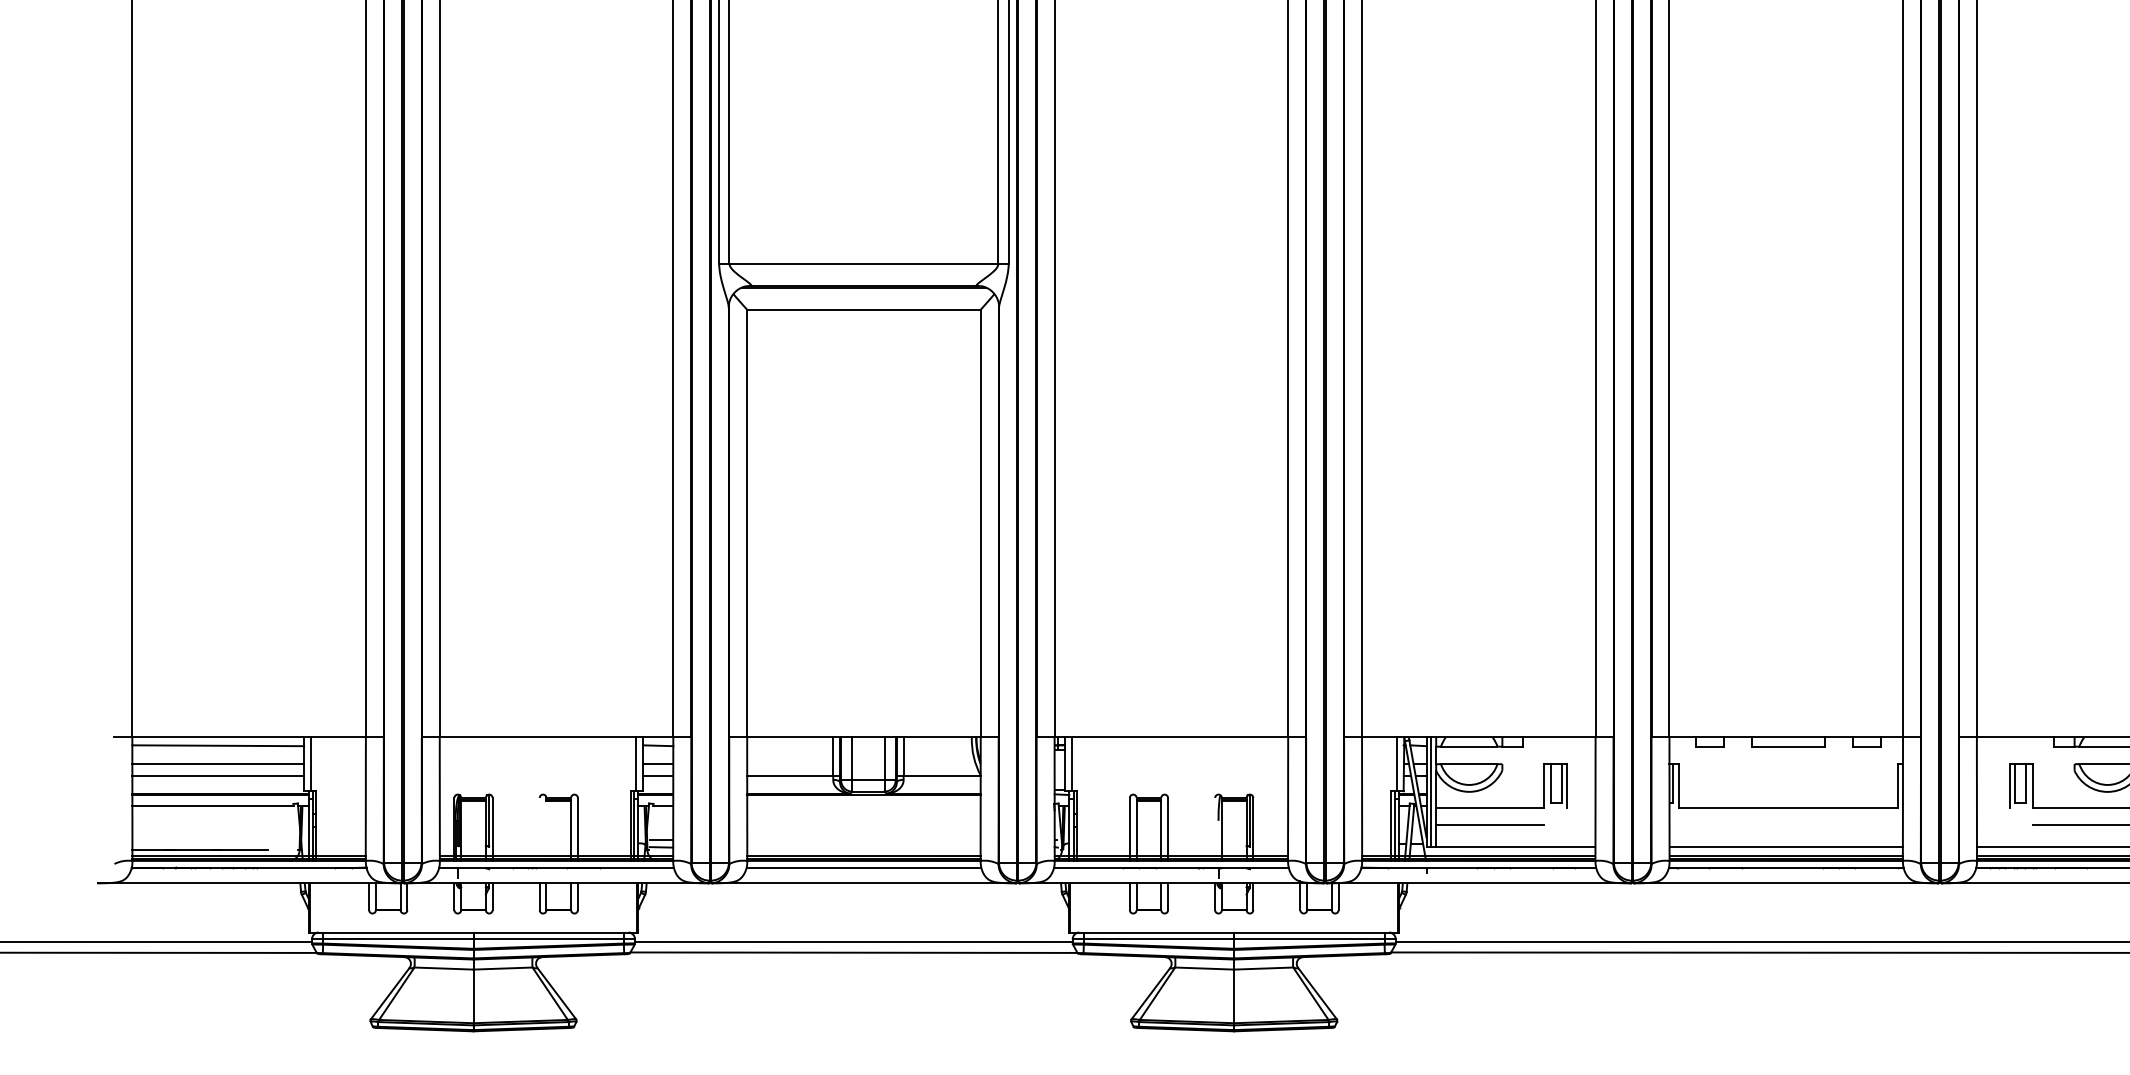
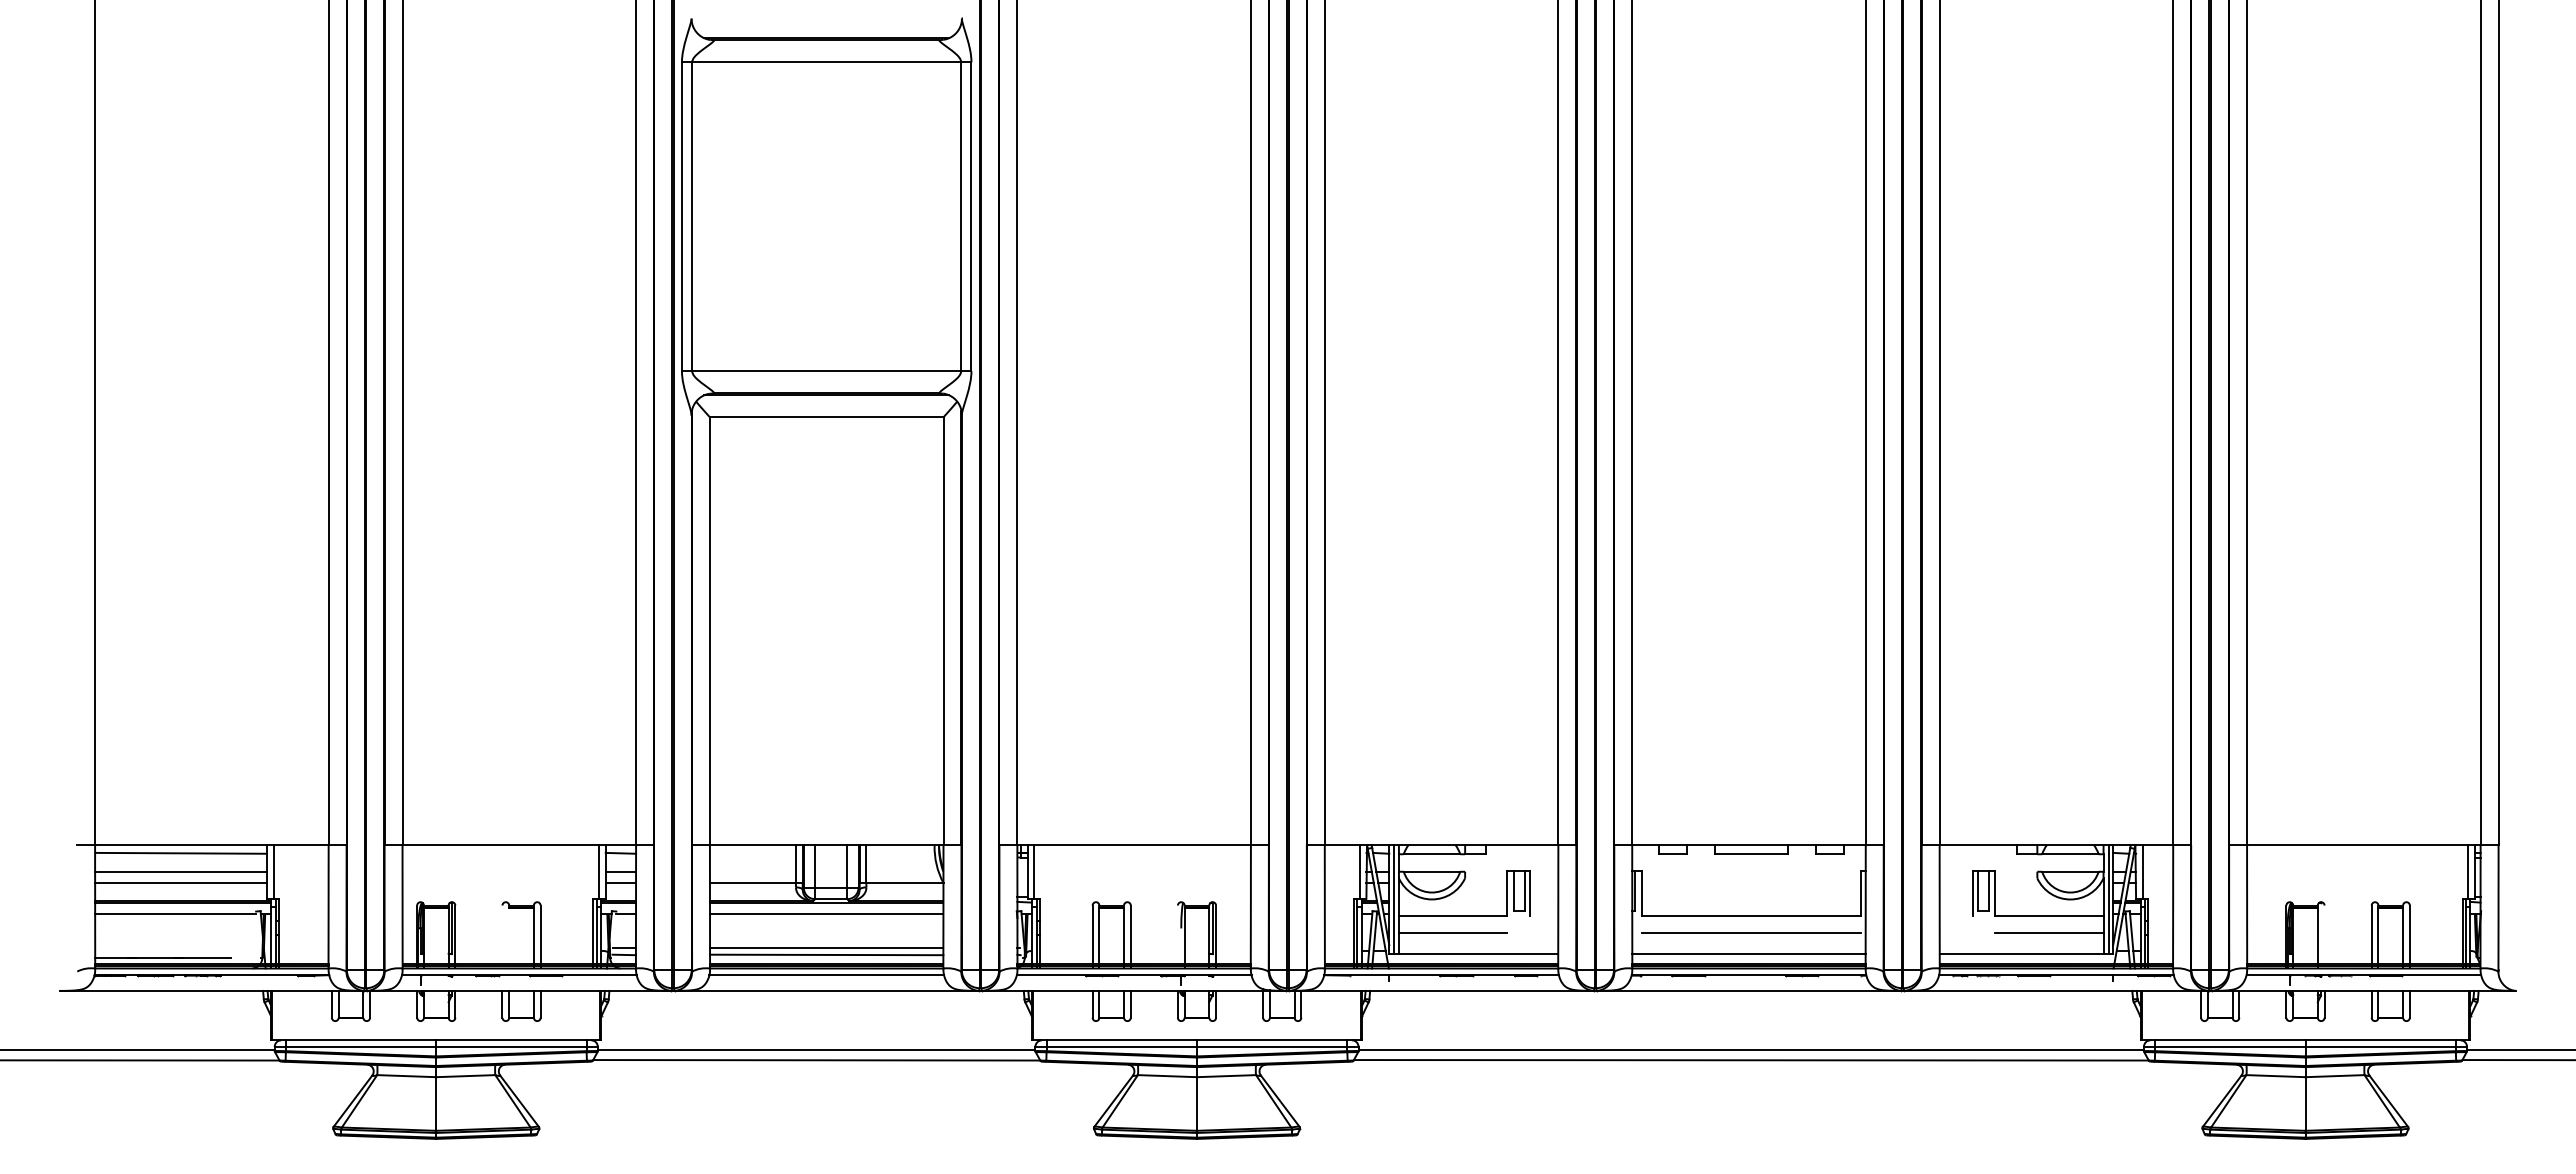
line: (863, 805) -> (826, 913), added
line: (1787, 824) -> (1750, 932), added
line: (863, 839) -> (826, 947), added
line: (863, 846) -> (826, 954), added

